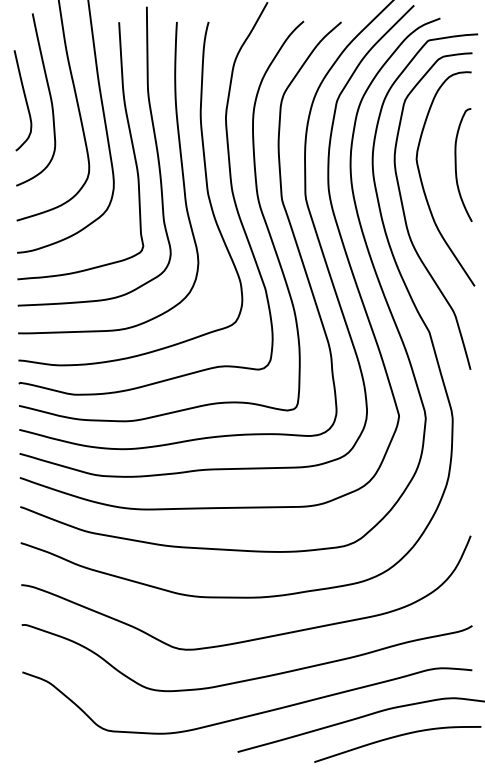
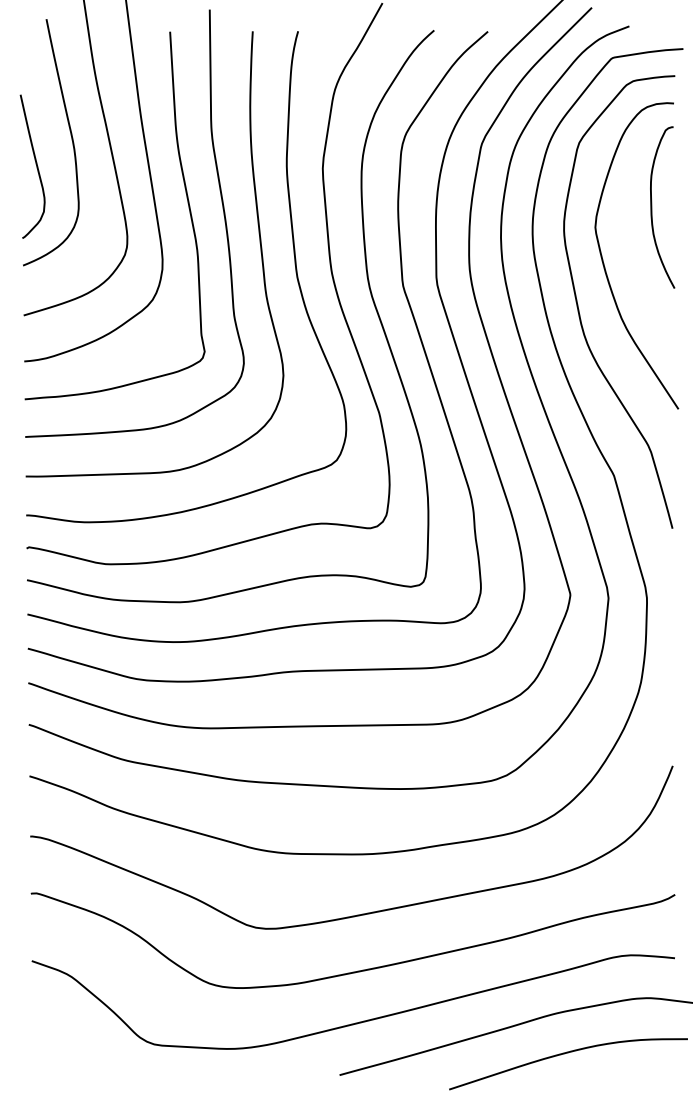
curve: (24, 98) -> (34, 163), moved
curve: (456, 165) -> (652, 207), moved

